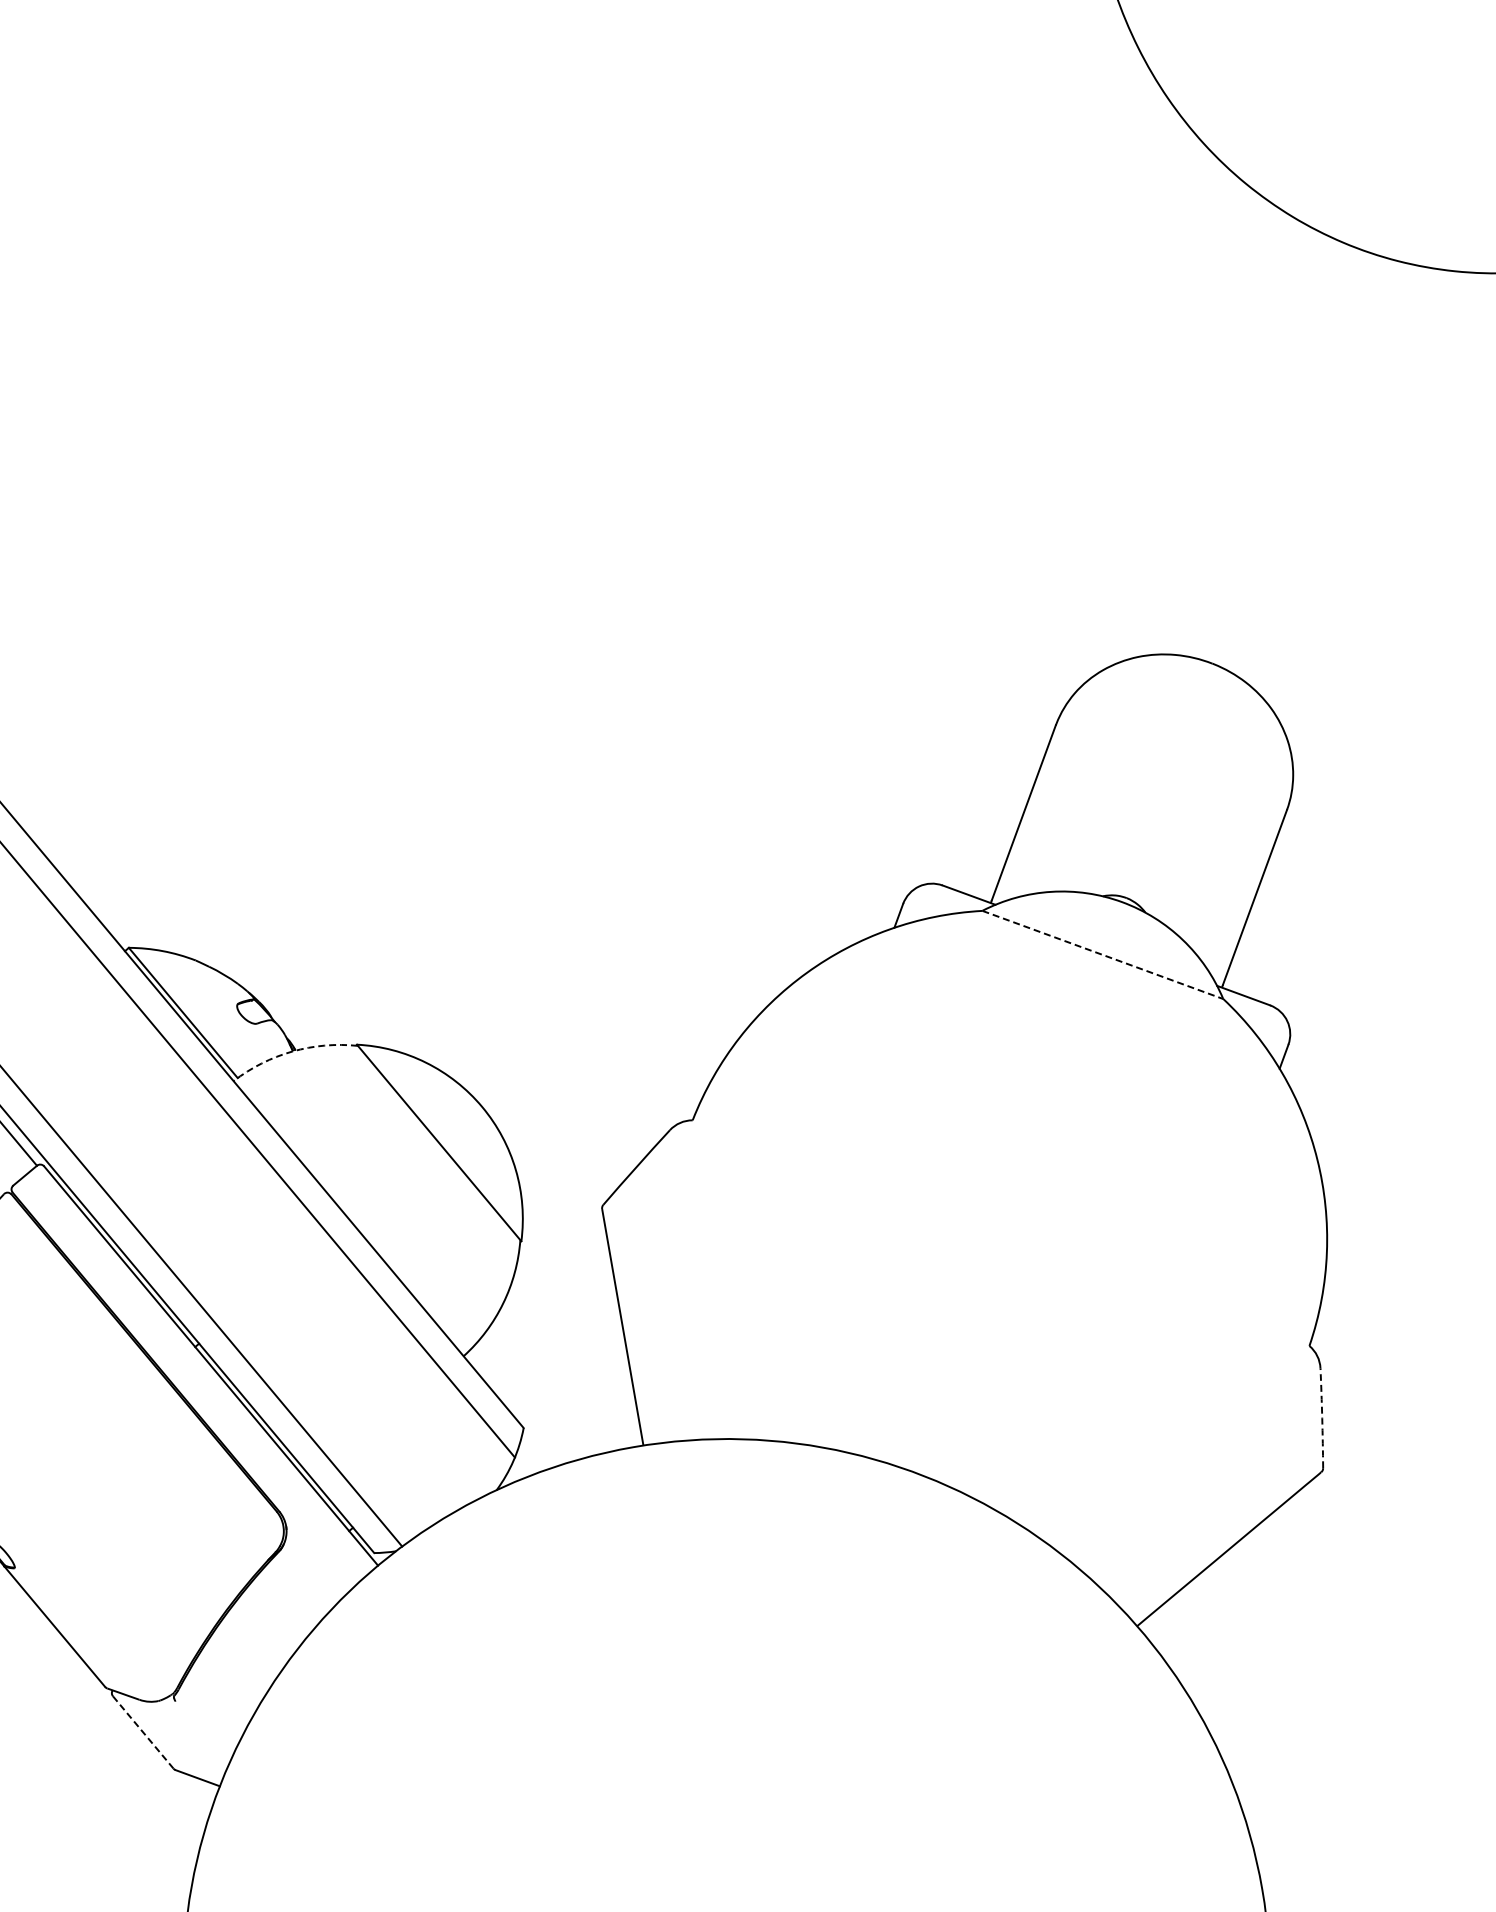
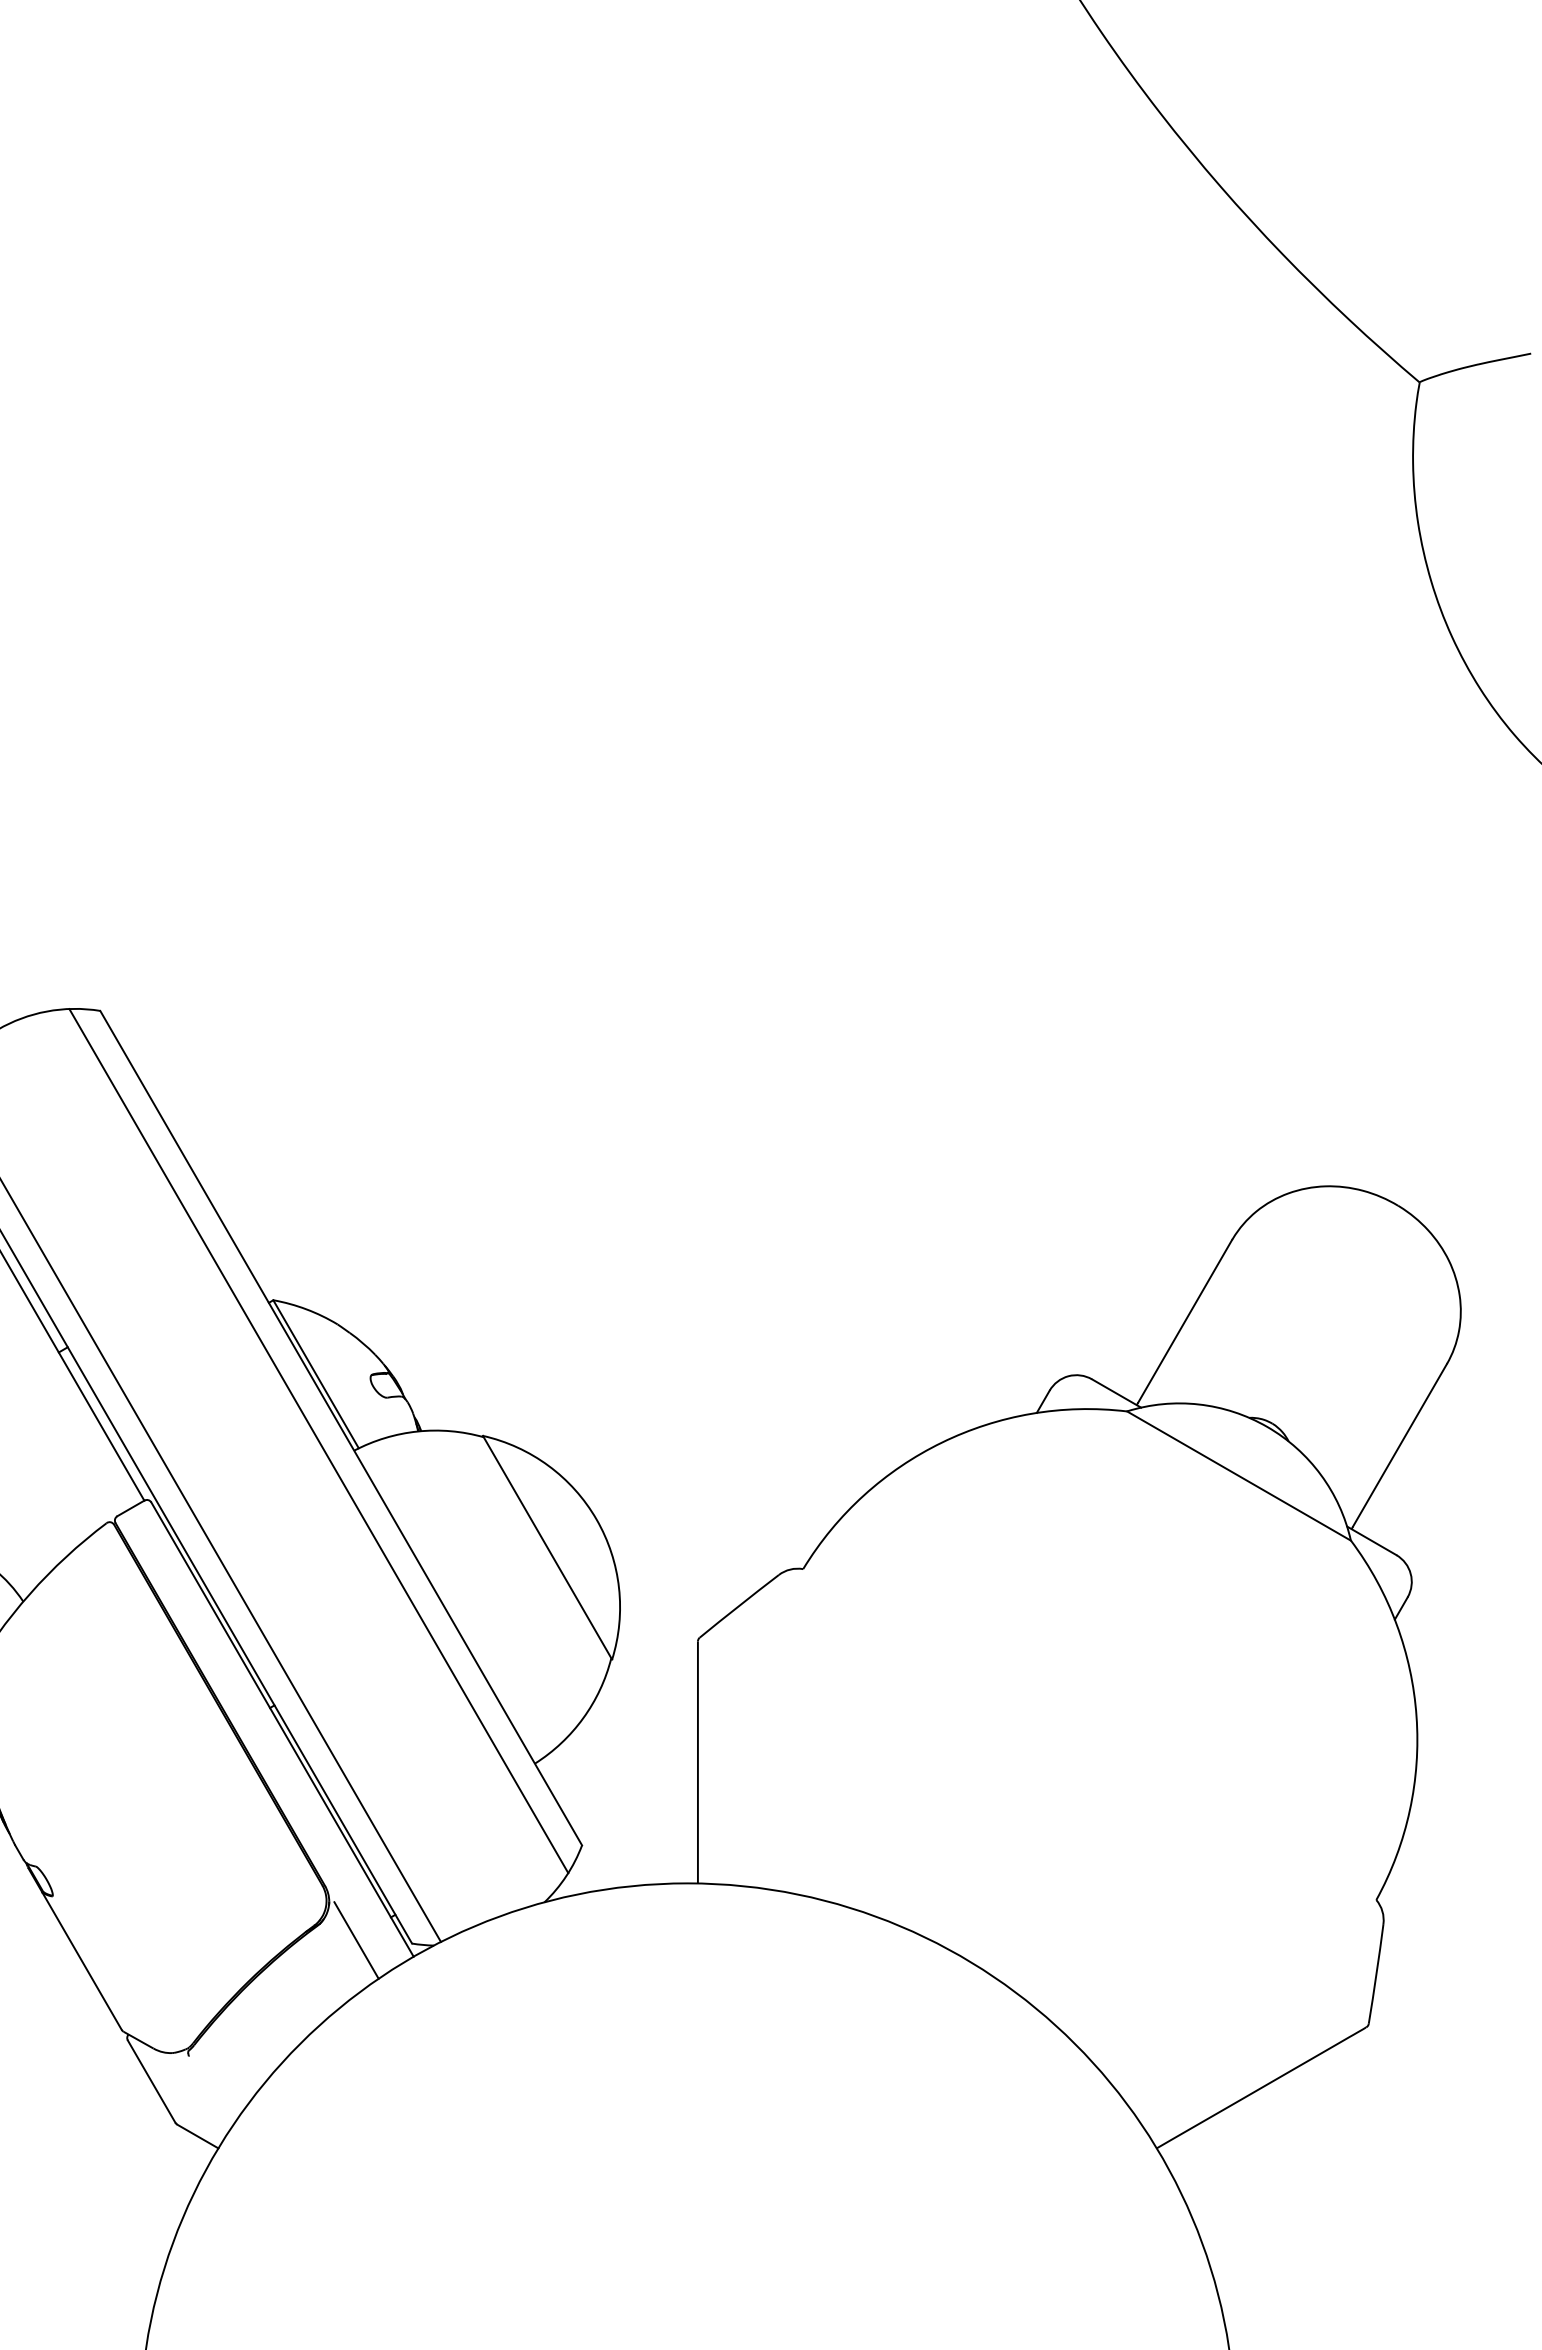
line: (1103, 955) -> (1239, 1476), dashed -> solid
arc: (292, 1051) -> (417, 1431), dashed -> solid
arc: (1322, 1417) -> (1376, 1973), dashed -> solid
line: (319, 1559) -> (356, 1940), added
line: (143, 1733) -> (151, 2082), dashed -> solid

